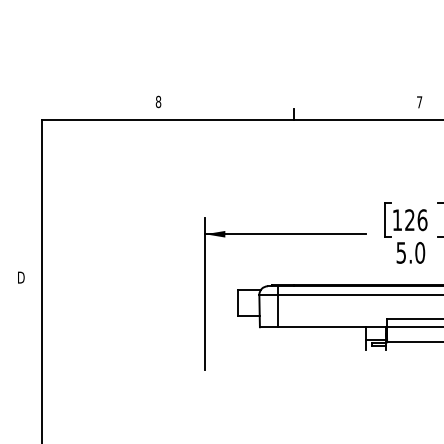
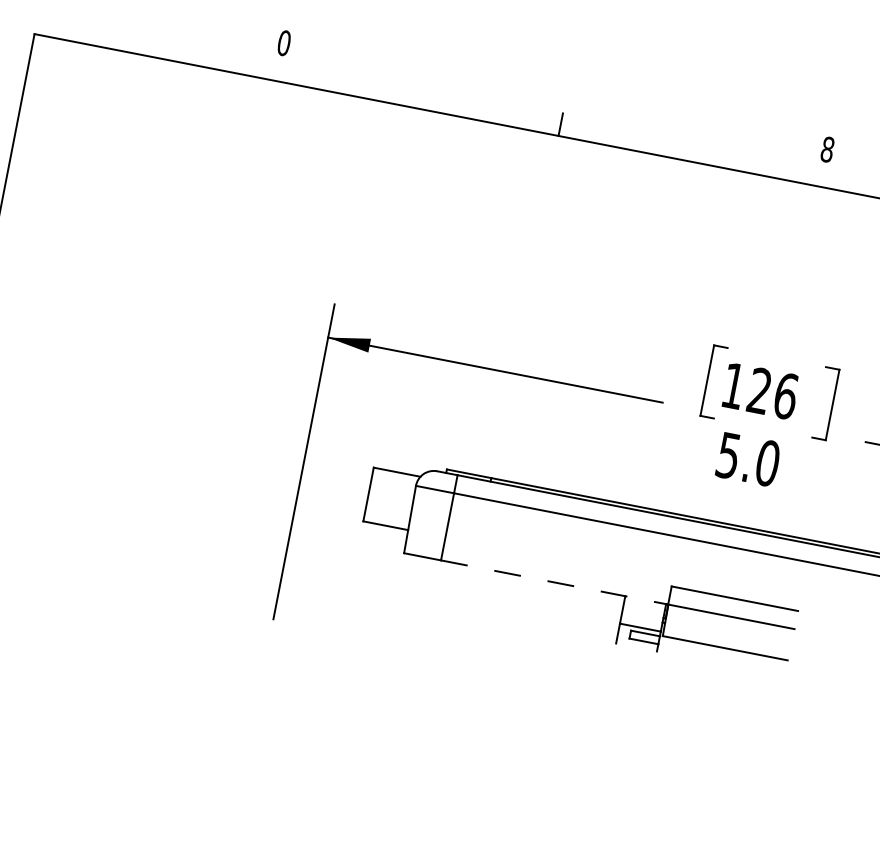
text: (158, 101) -> (284, 42), 8 -> 0
text: (419, 102) -> (827, 149), 7 -> 8
line: (332, 327) -> (555, 583), solid -> dashed

